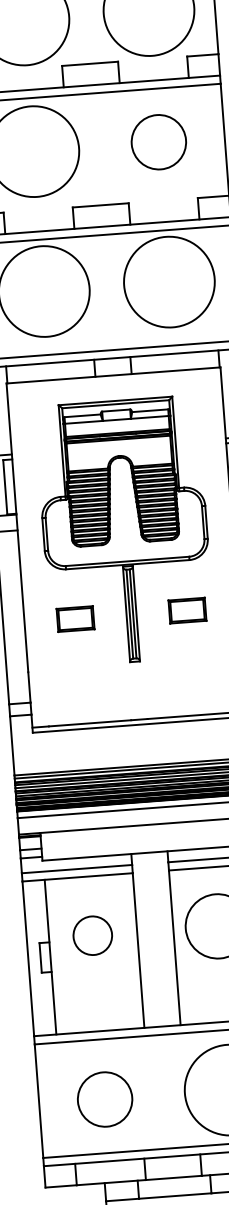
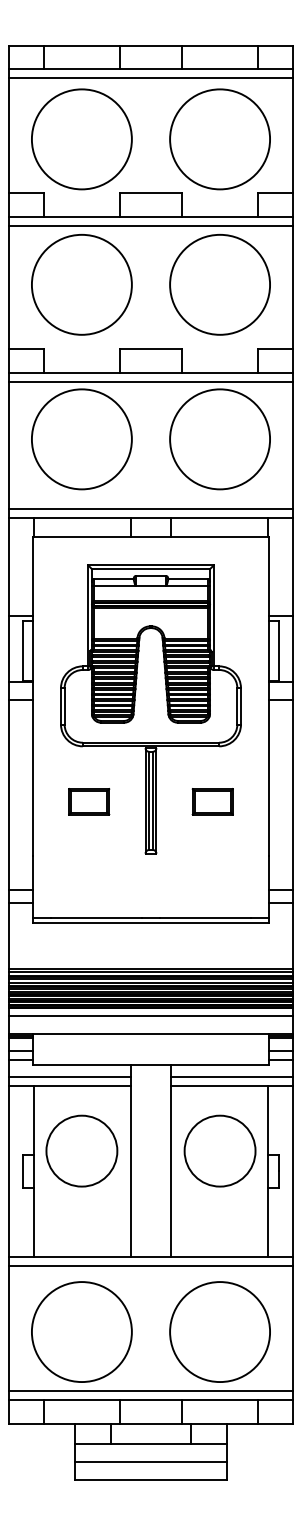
circle: (159, 141) -> (220, 284), size x1.67
circle: (92, 935) -> (81, 1150), size x1.67
circle: (104, 1099) -> (81, 1332), size x1.67

